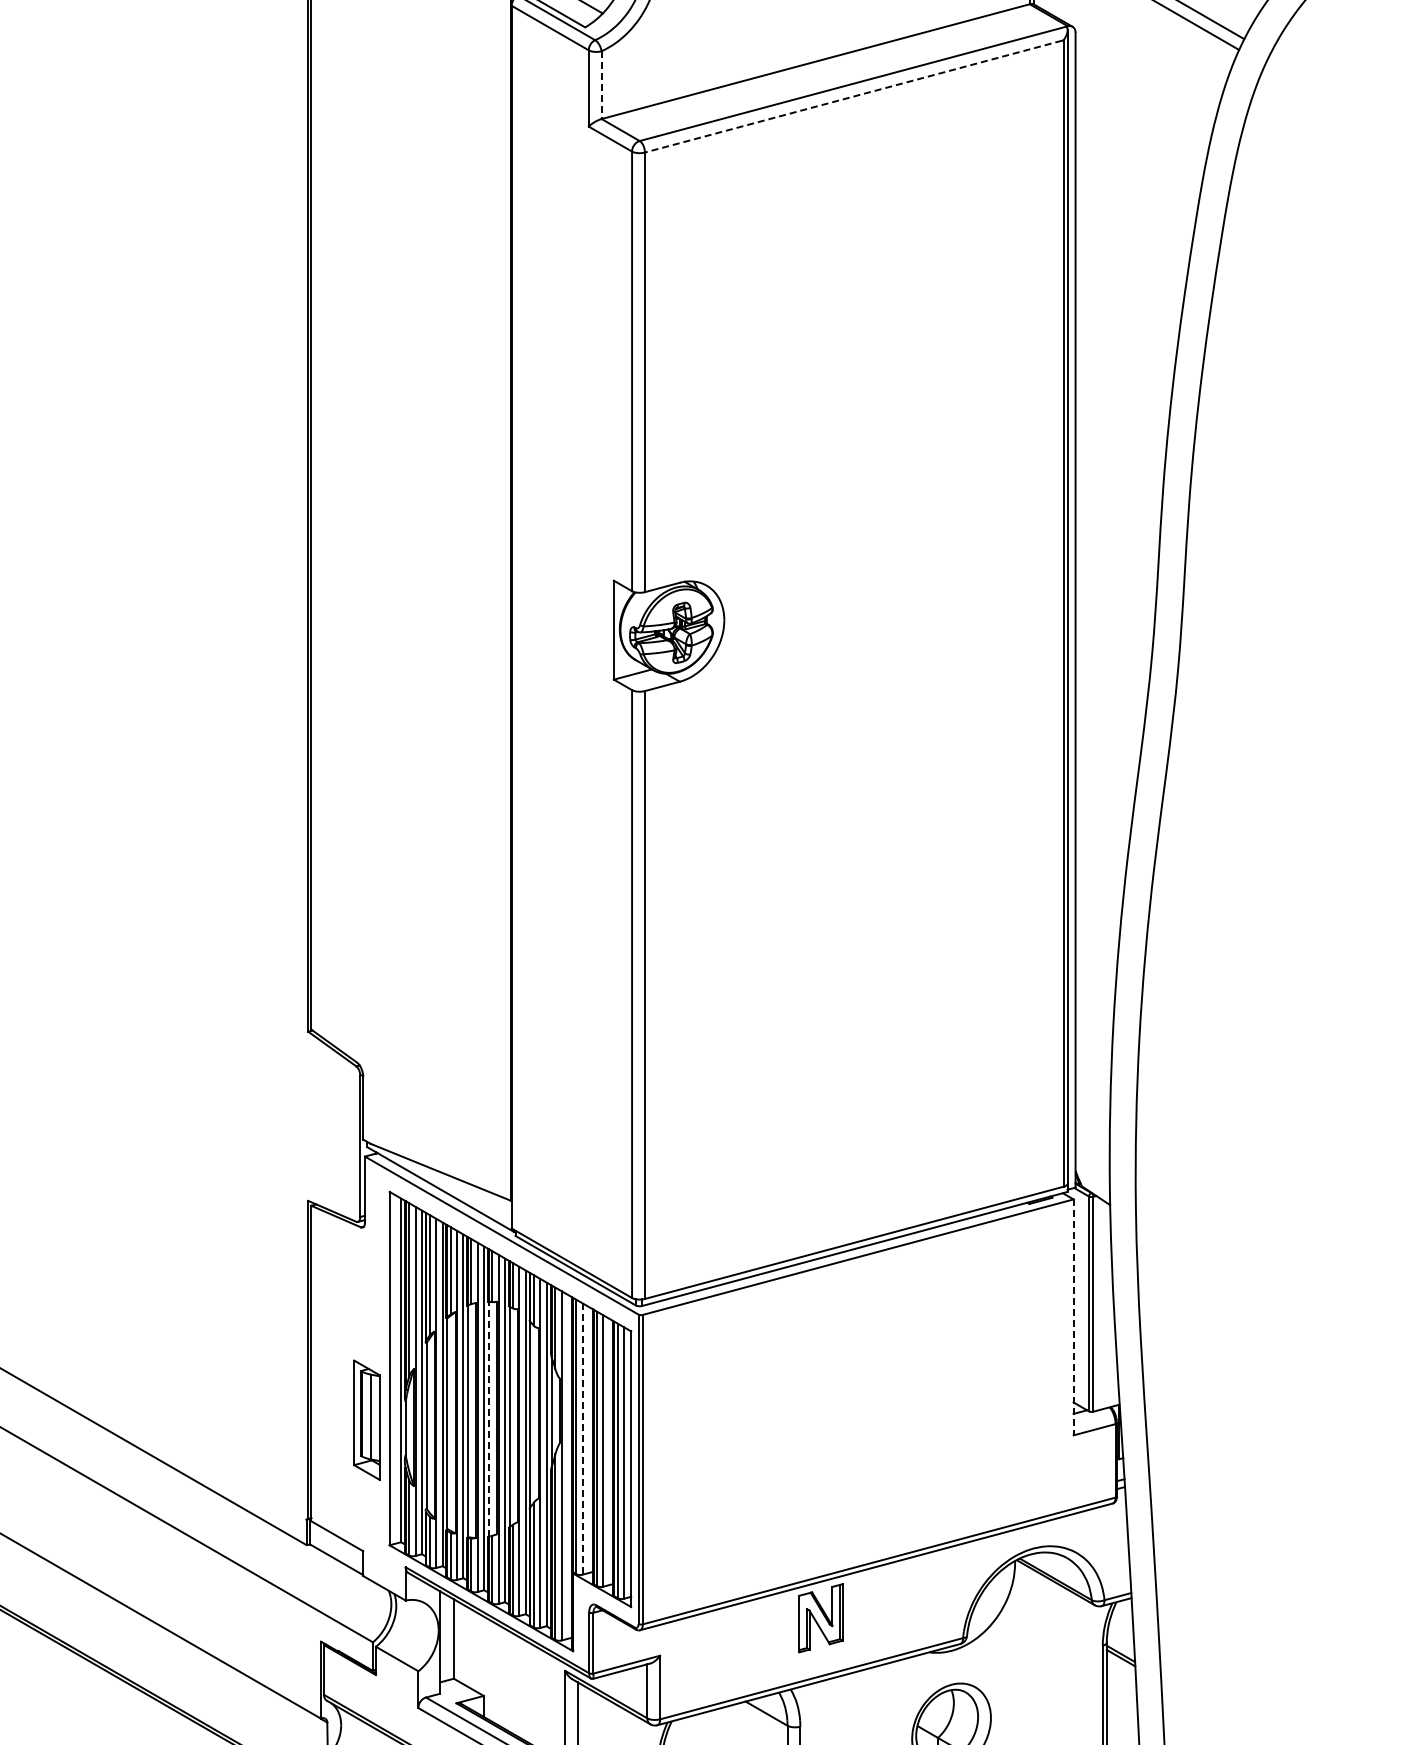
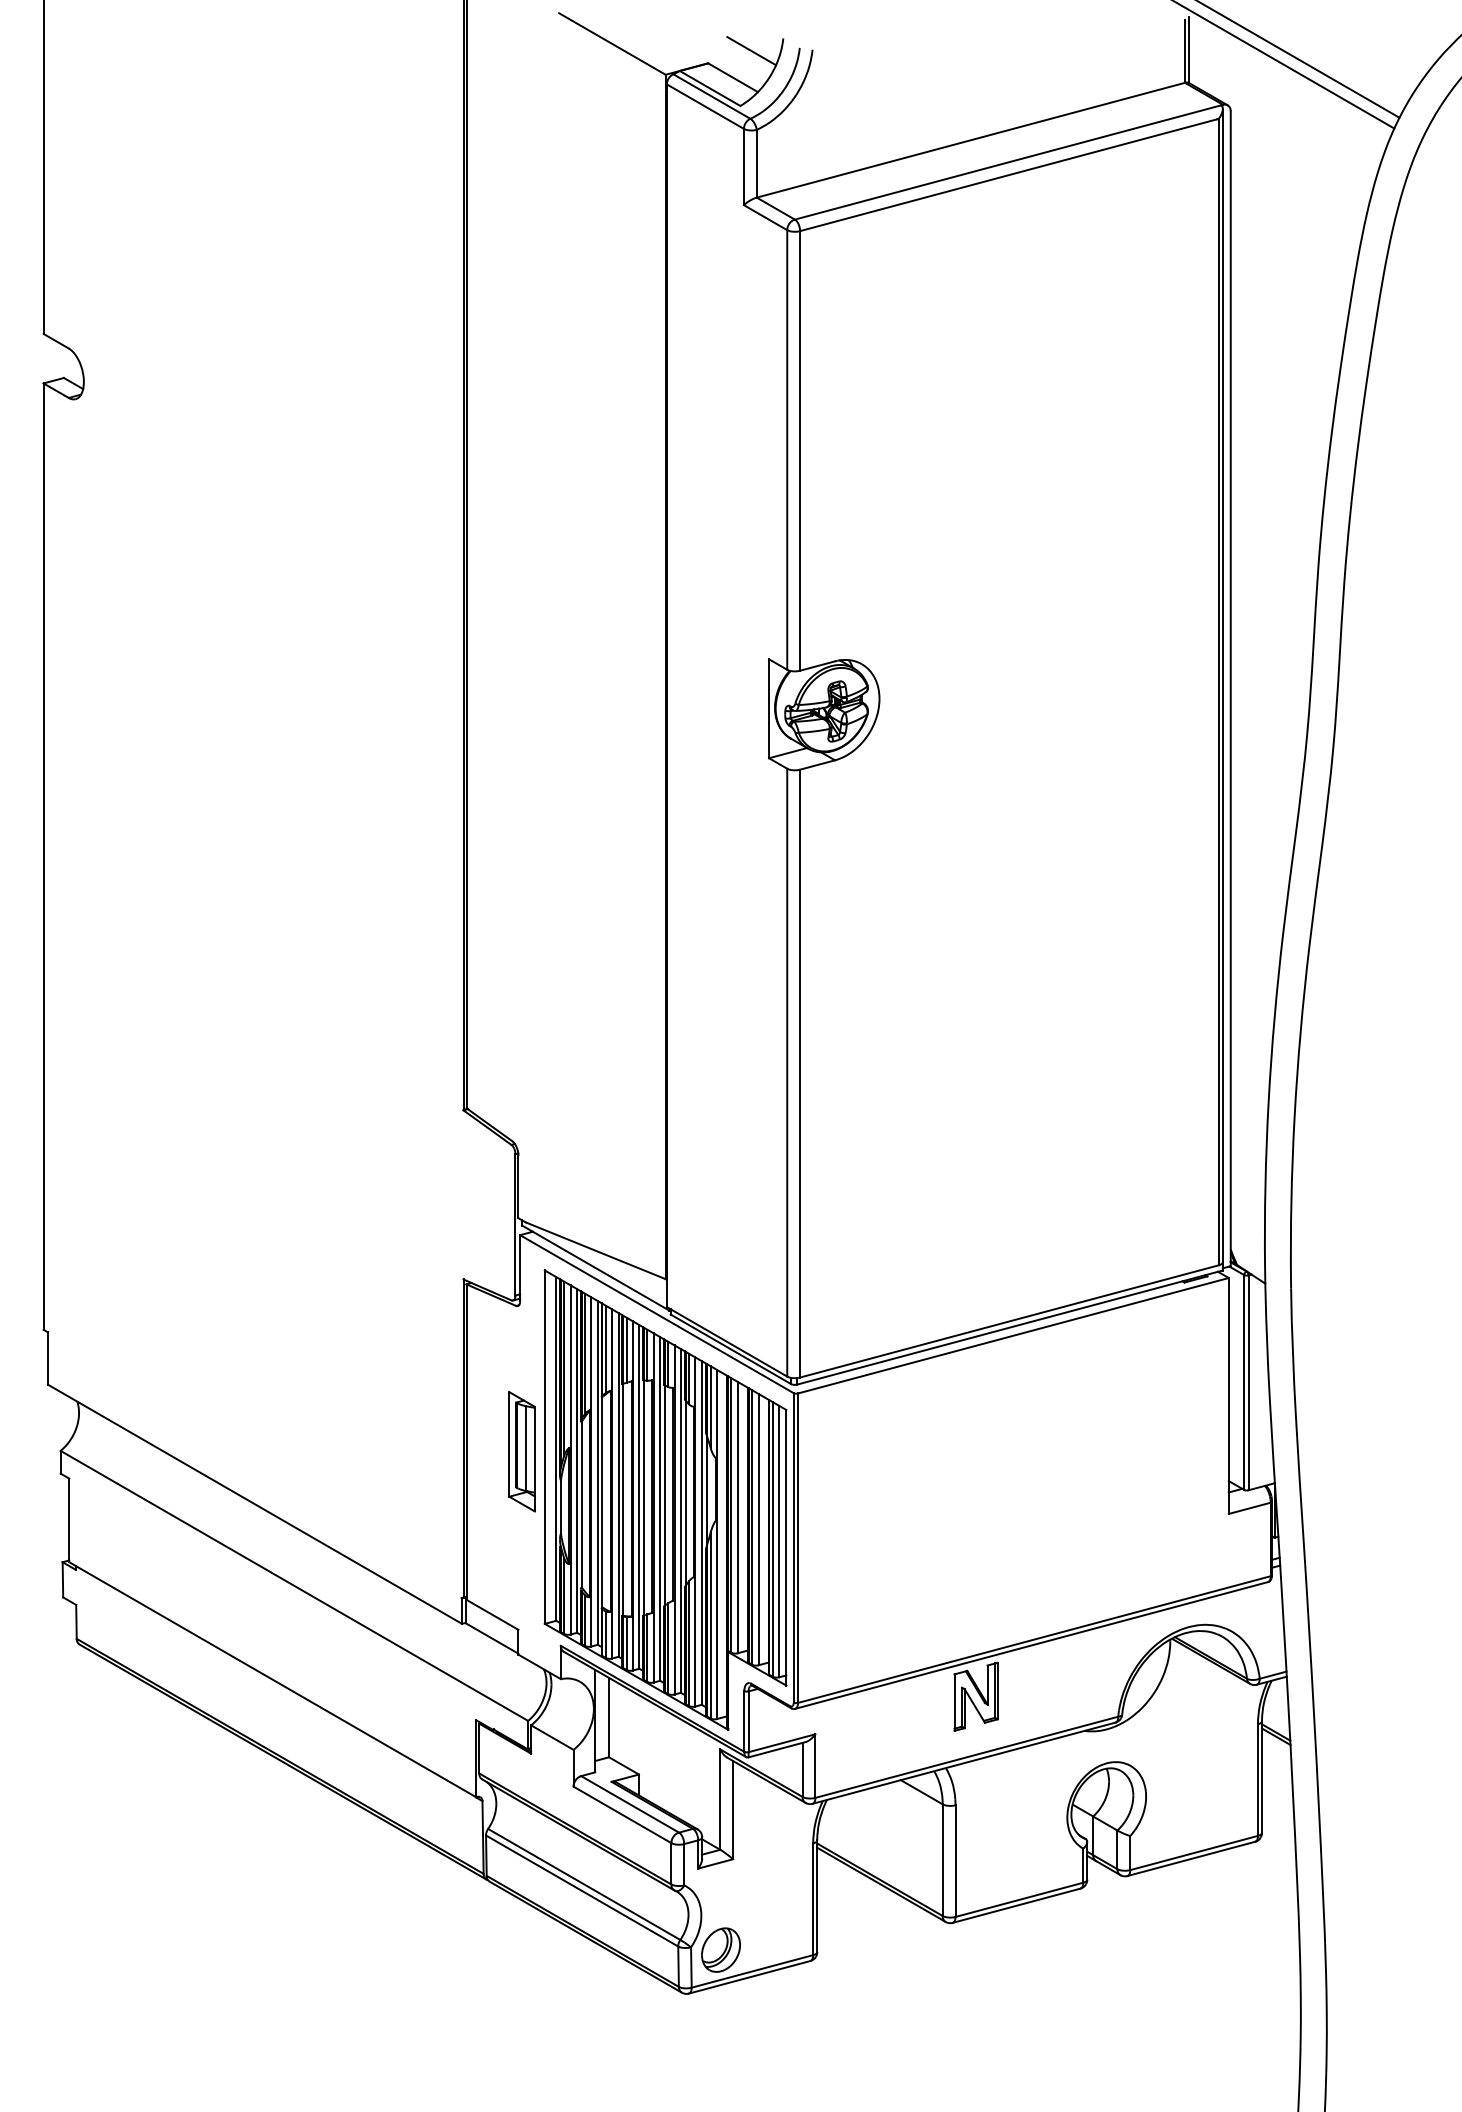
line: (601, 84) -> (756, 163), dashed -> solid
line: (853, 96) -> (1008, 175), dashed -> solid
line: (1073, 1316) -> (1228, 1395), dashed -> solid
line: (489, 1418) -> (644, 1497), dashed -> solid
part: (366, 1419) -> (521, 1451), moved
line: (582, 1438) -> (737, 1517), dashed -> solid

